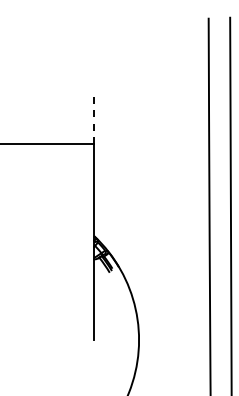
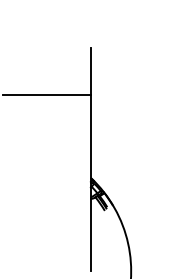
line: (94, 116) -> (91, 70), dashed -> solid

